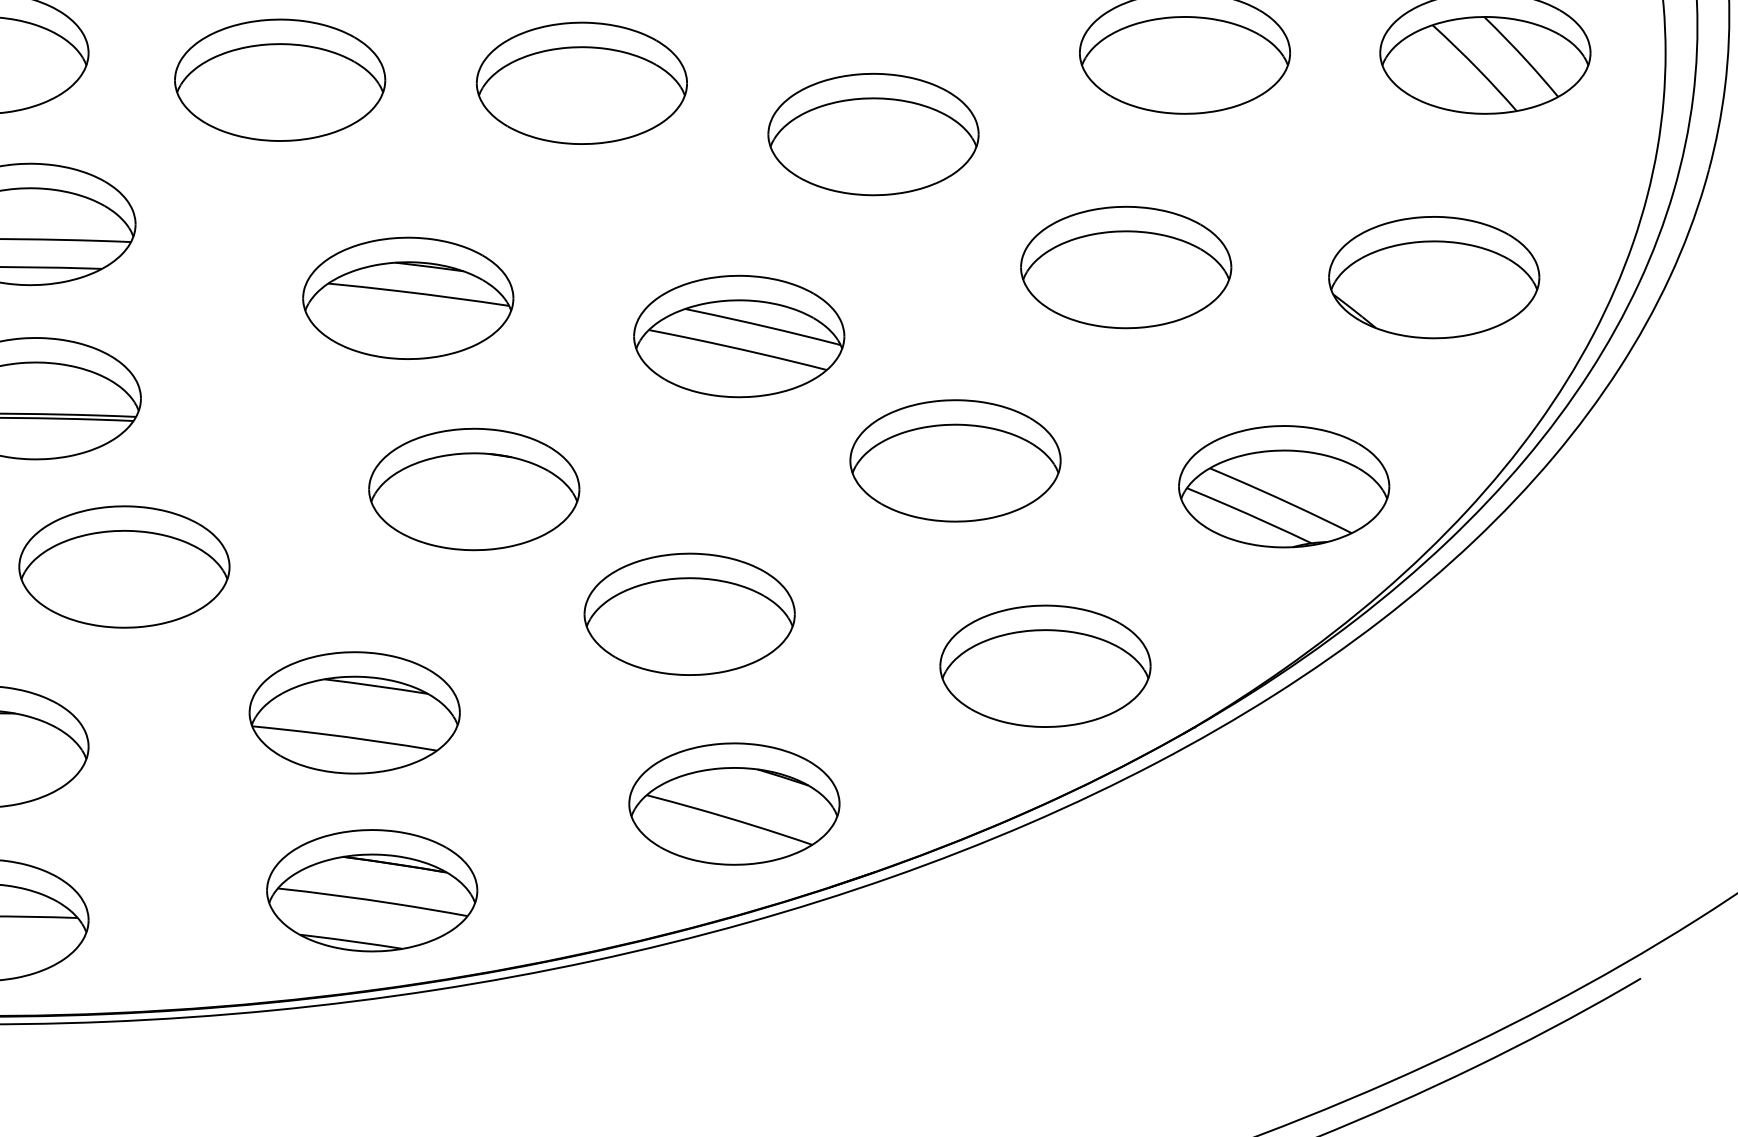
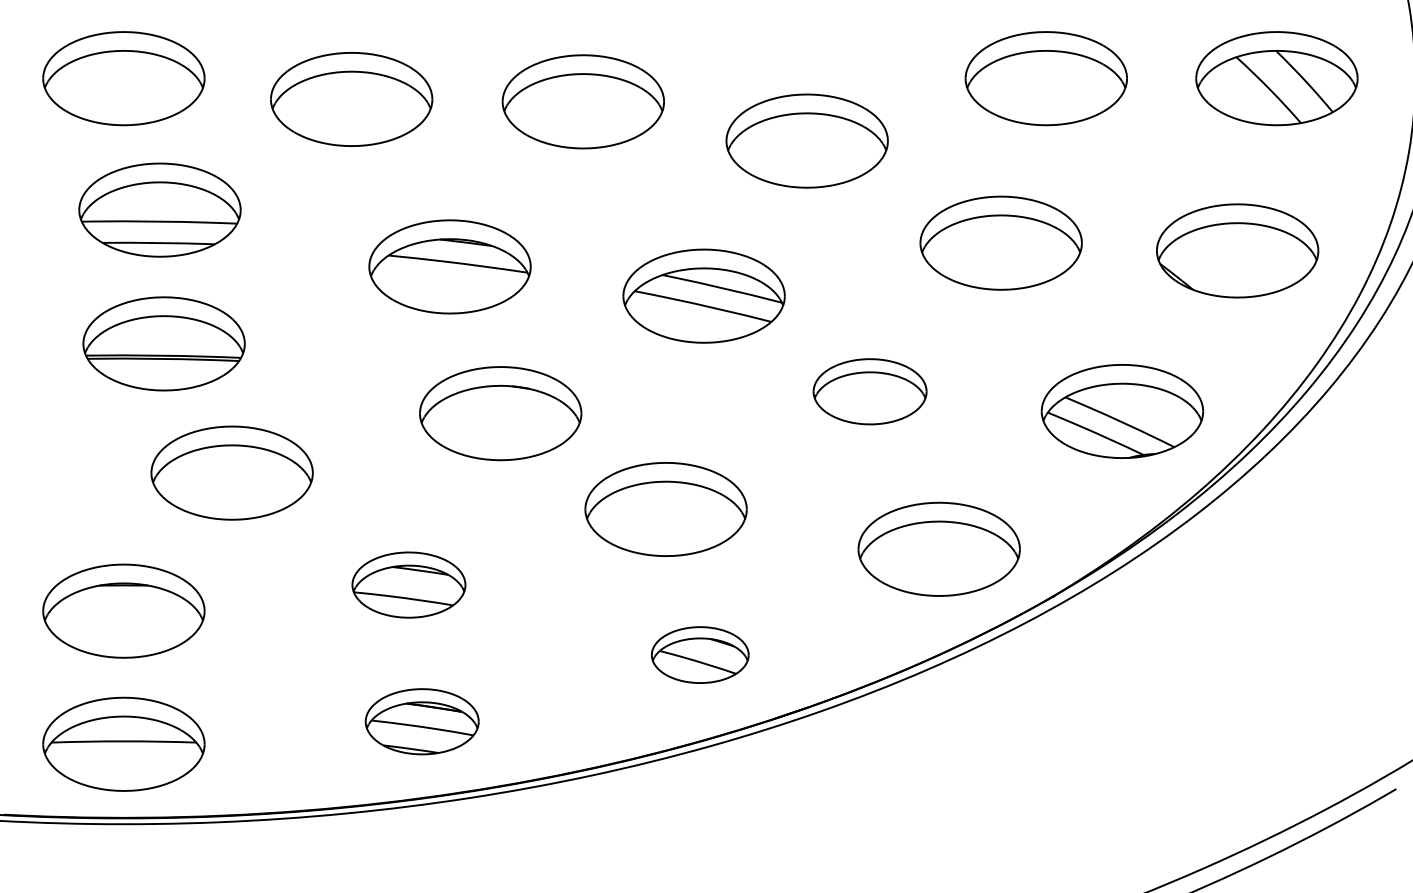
part: (954, 460) -> (869, 391), size x0.7
part: (354, 712) -> (408, 584), size x0.7
part: (733, 803) -> (699, 654), size x0.6
part: (371, 890) -> (421, 721), size x0.7

